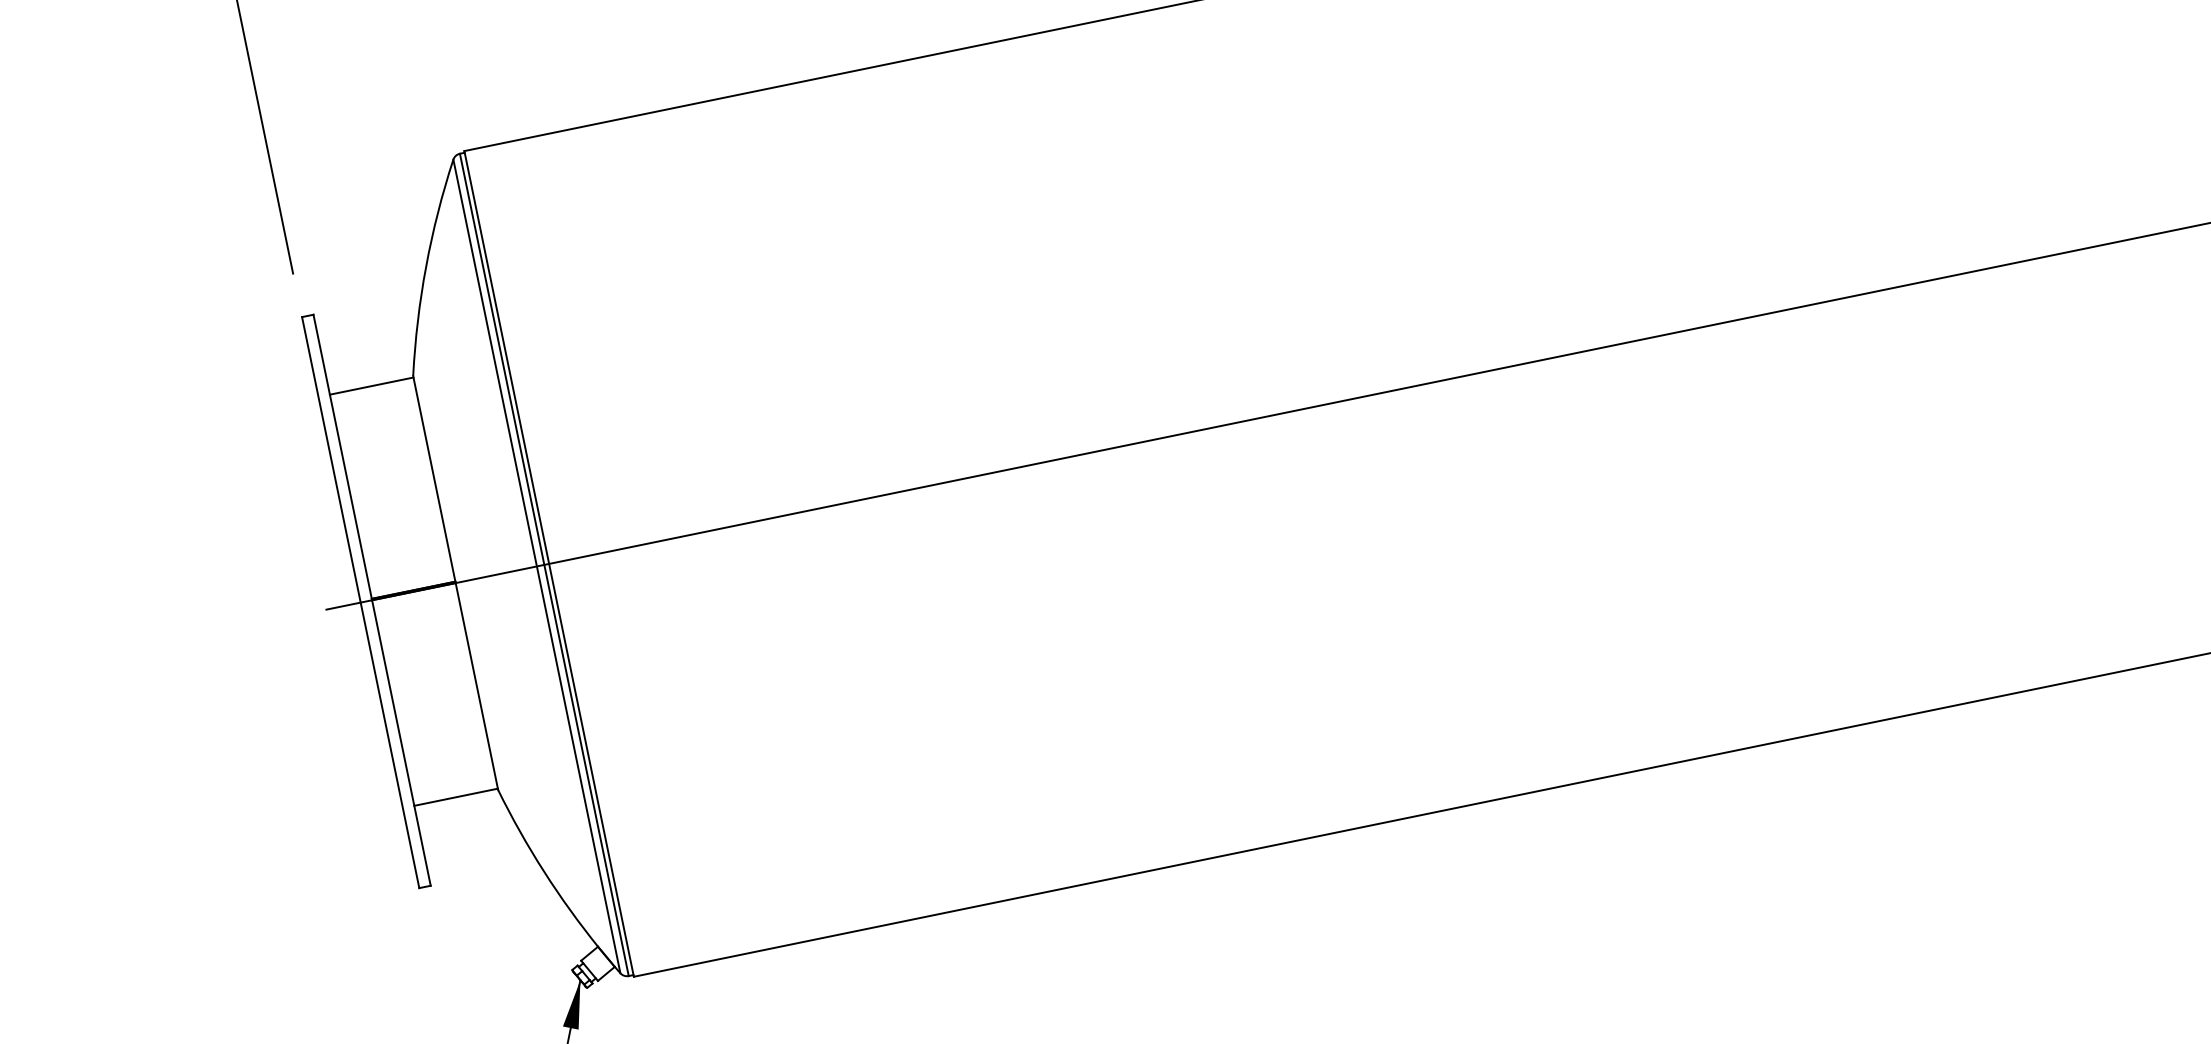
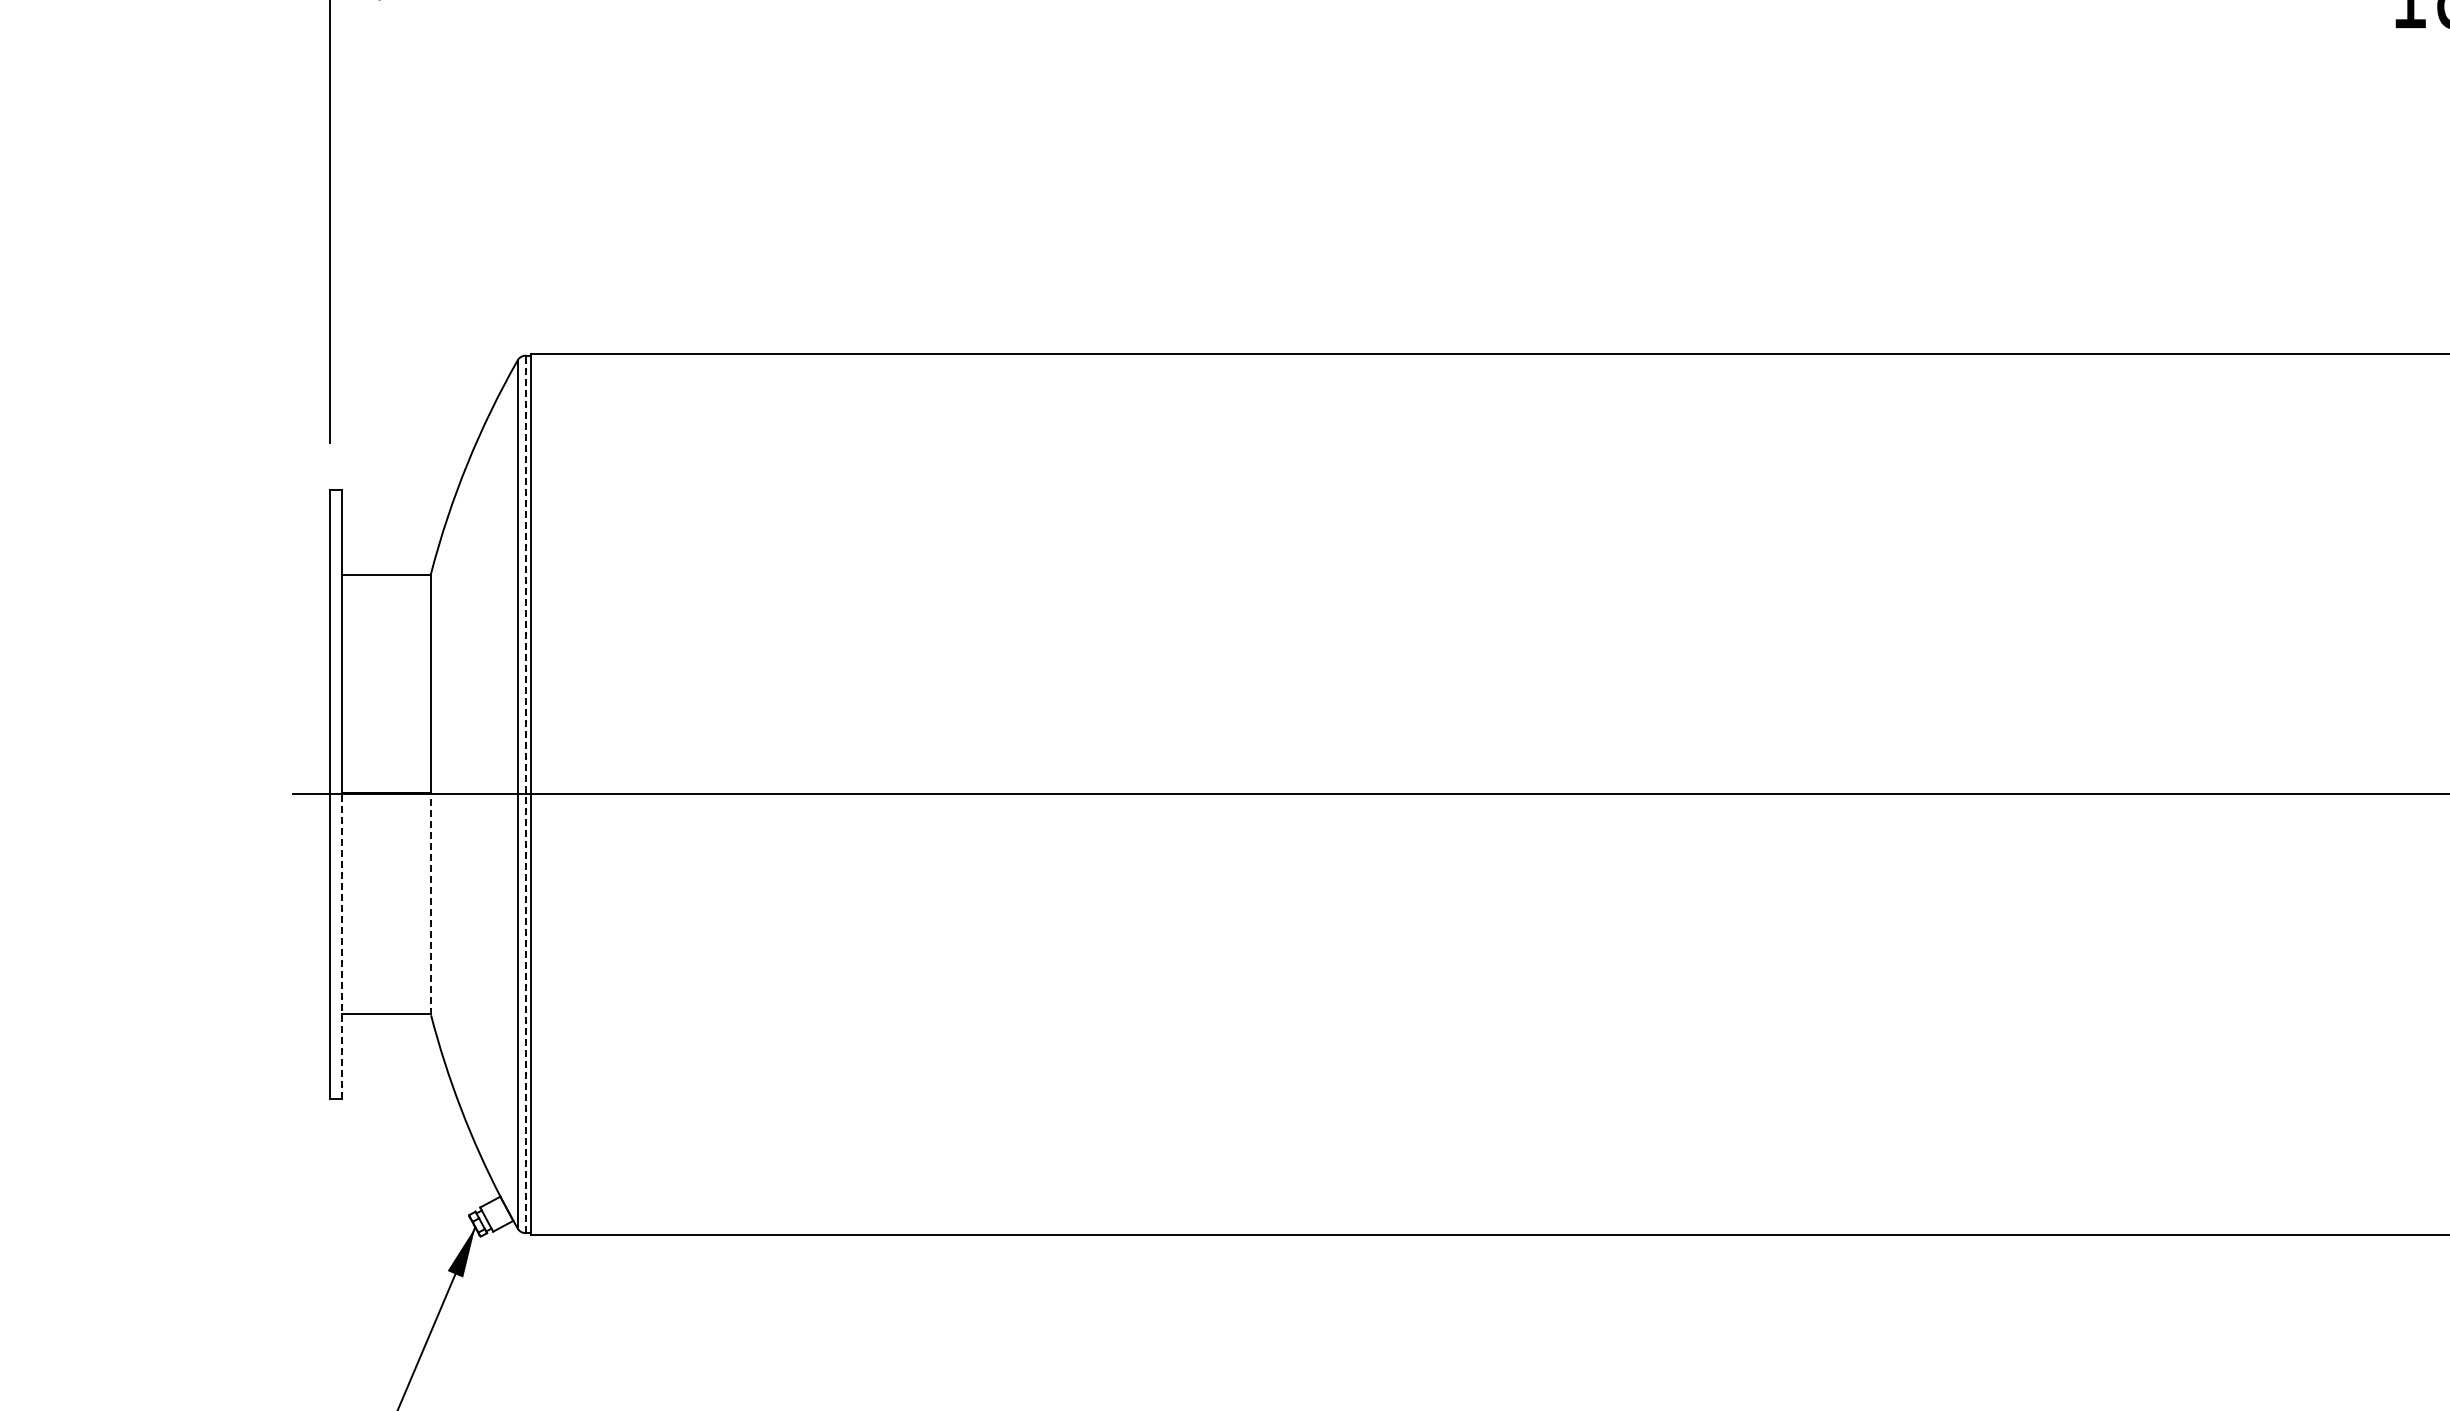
line: (544, 565) -> (525, 794), solid -> dashed
line: (477, 686) -> (431, 904), solid -> dashed
line: (400, 742) -> (341, 946), solid -> dashed

